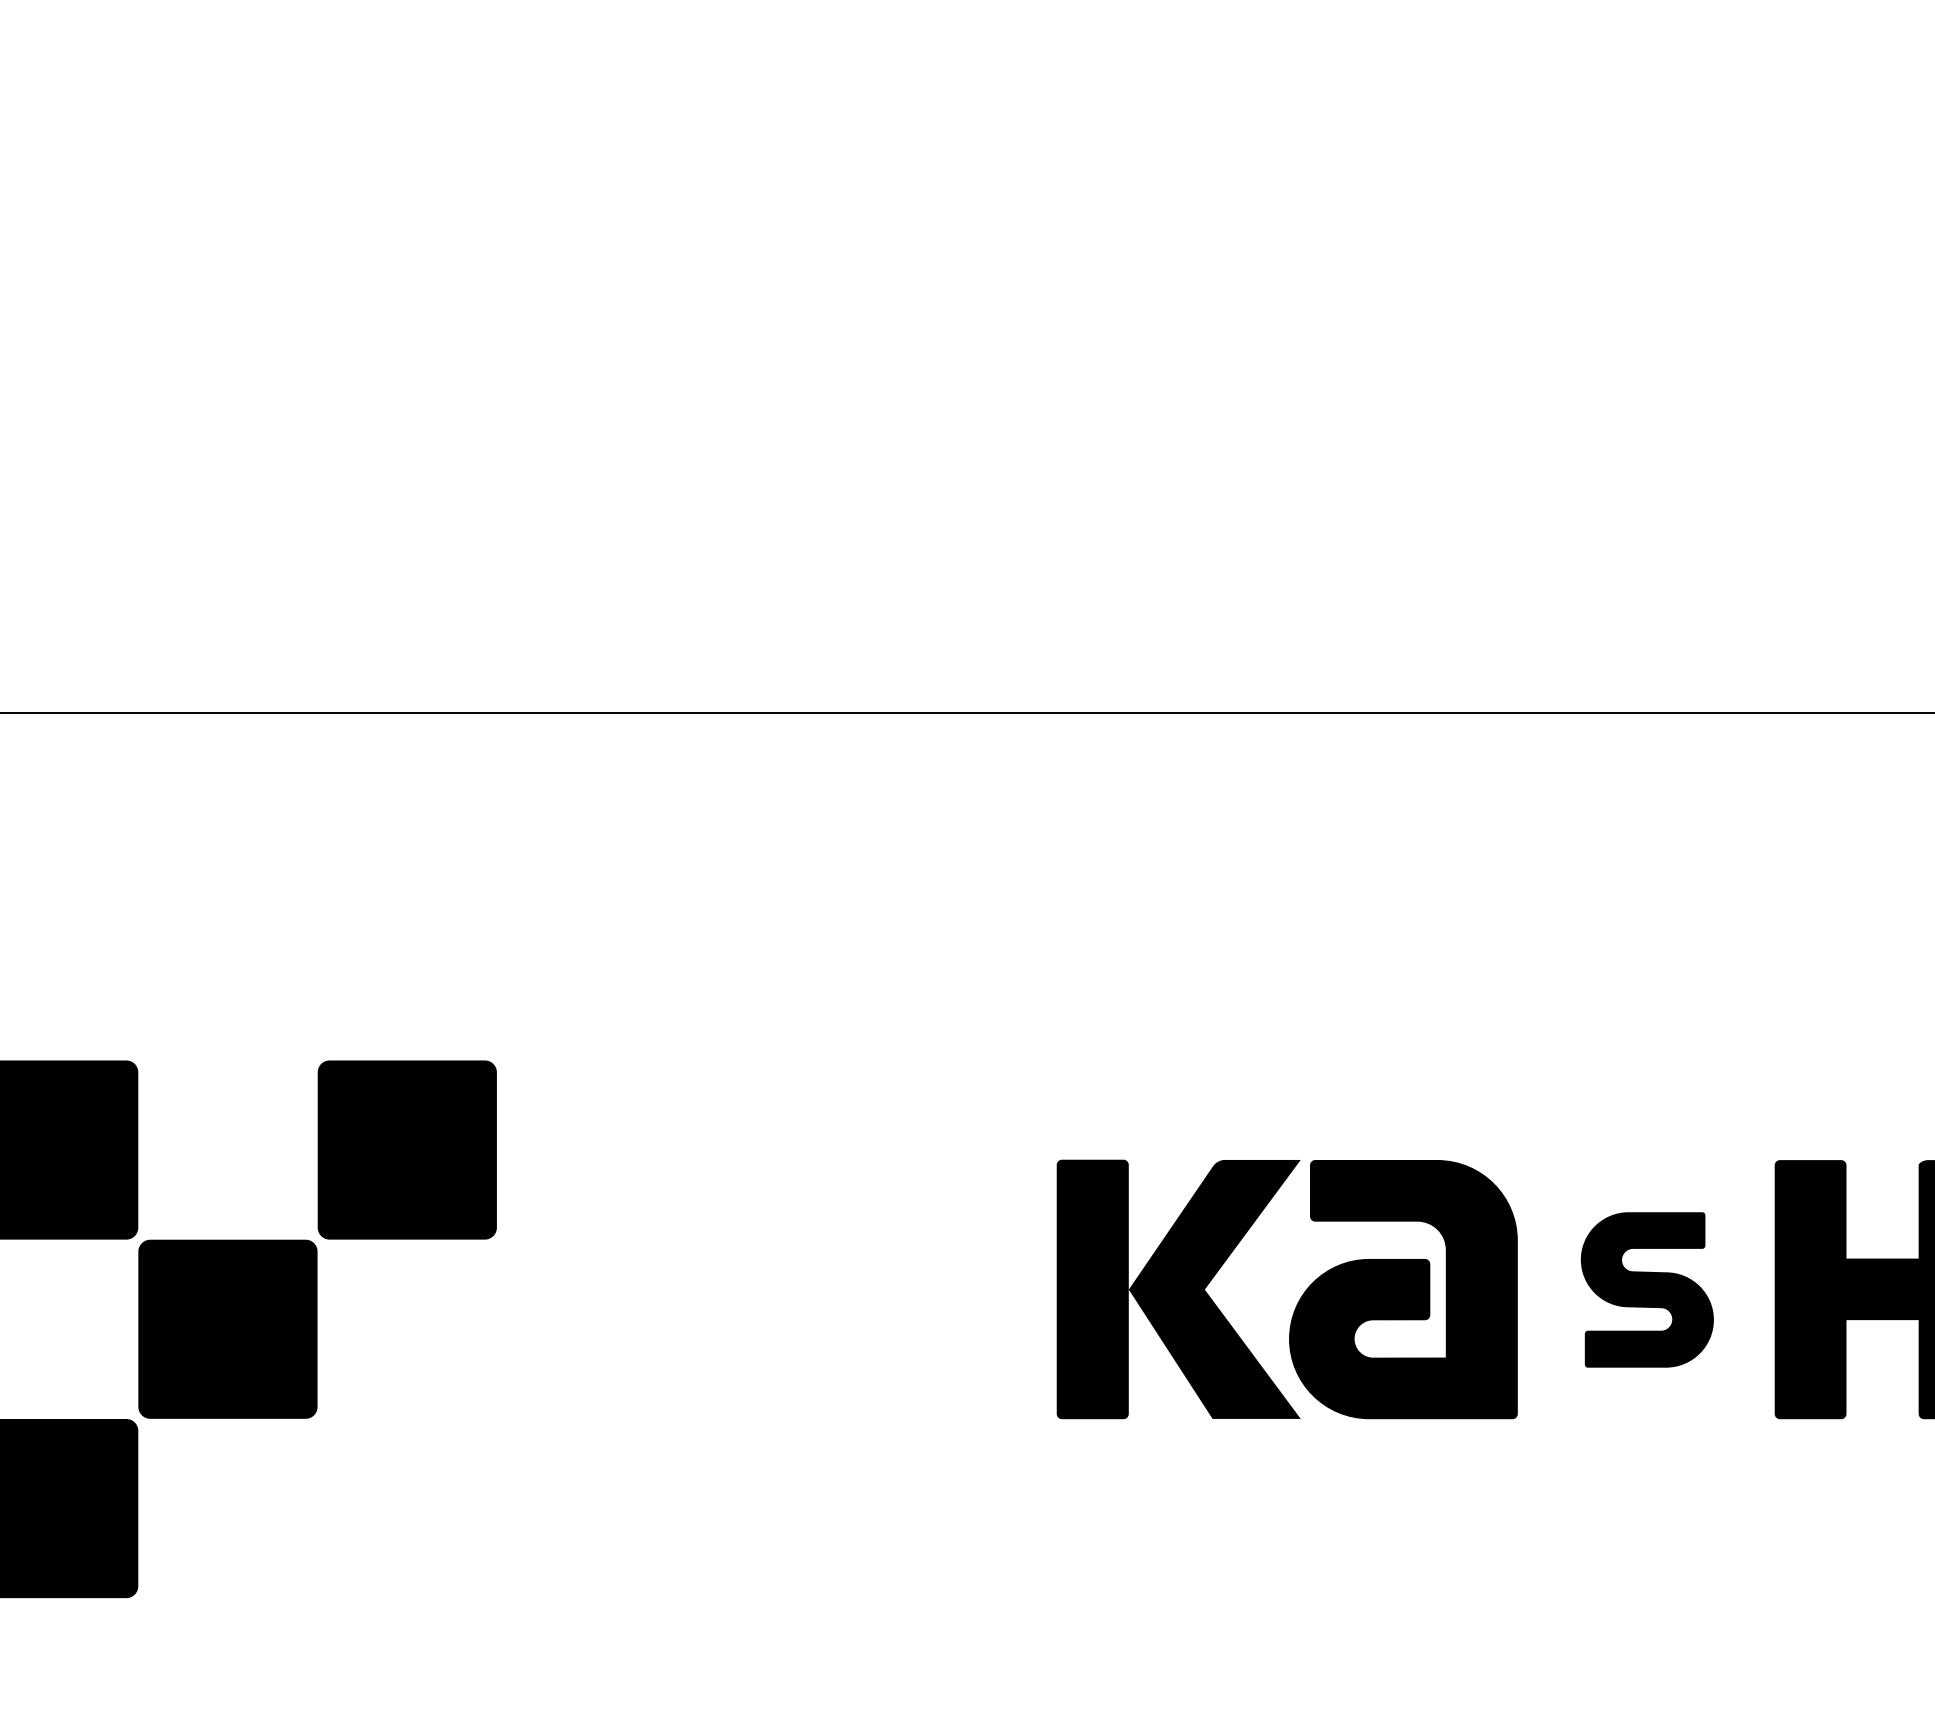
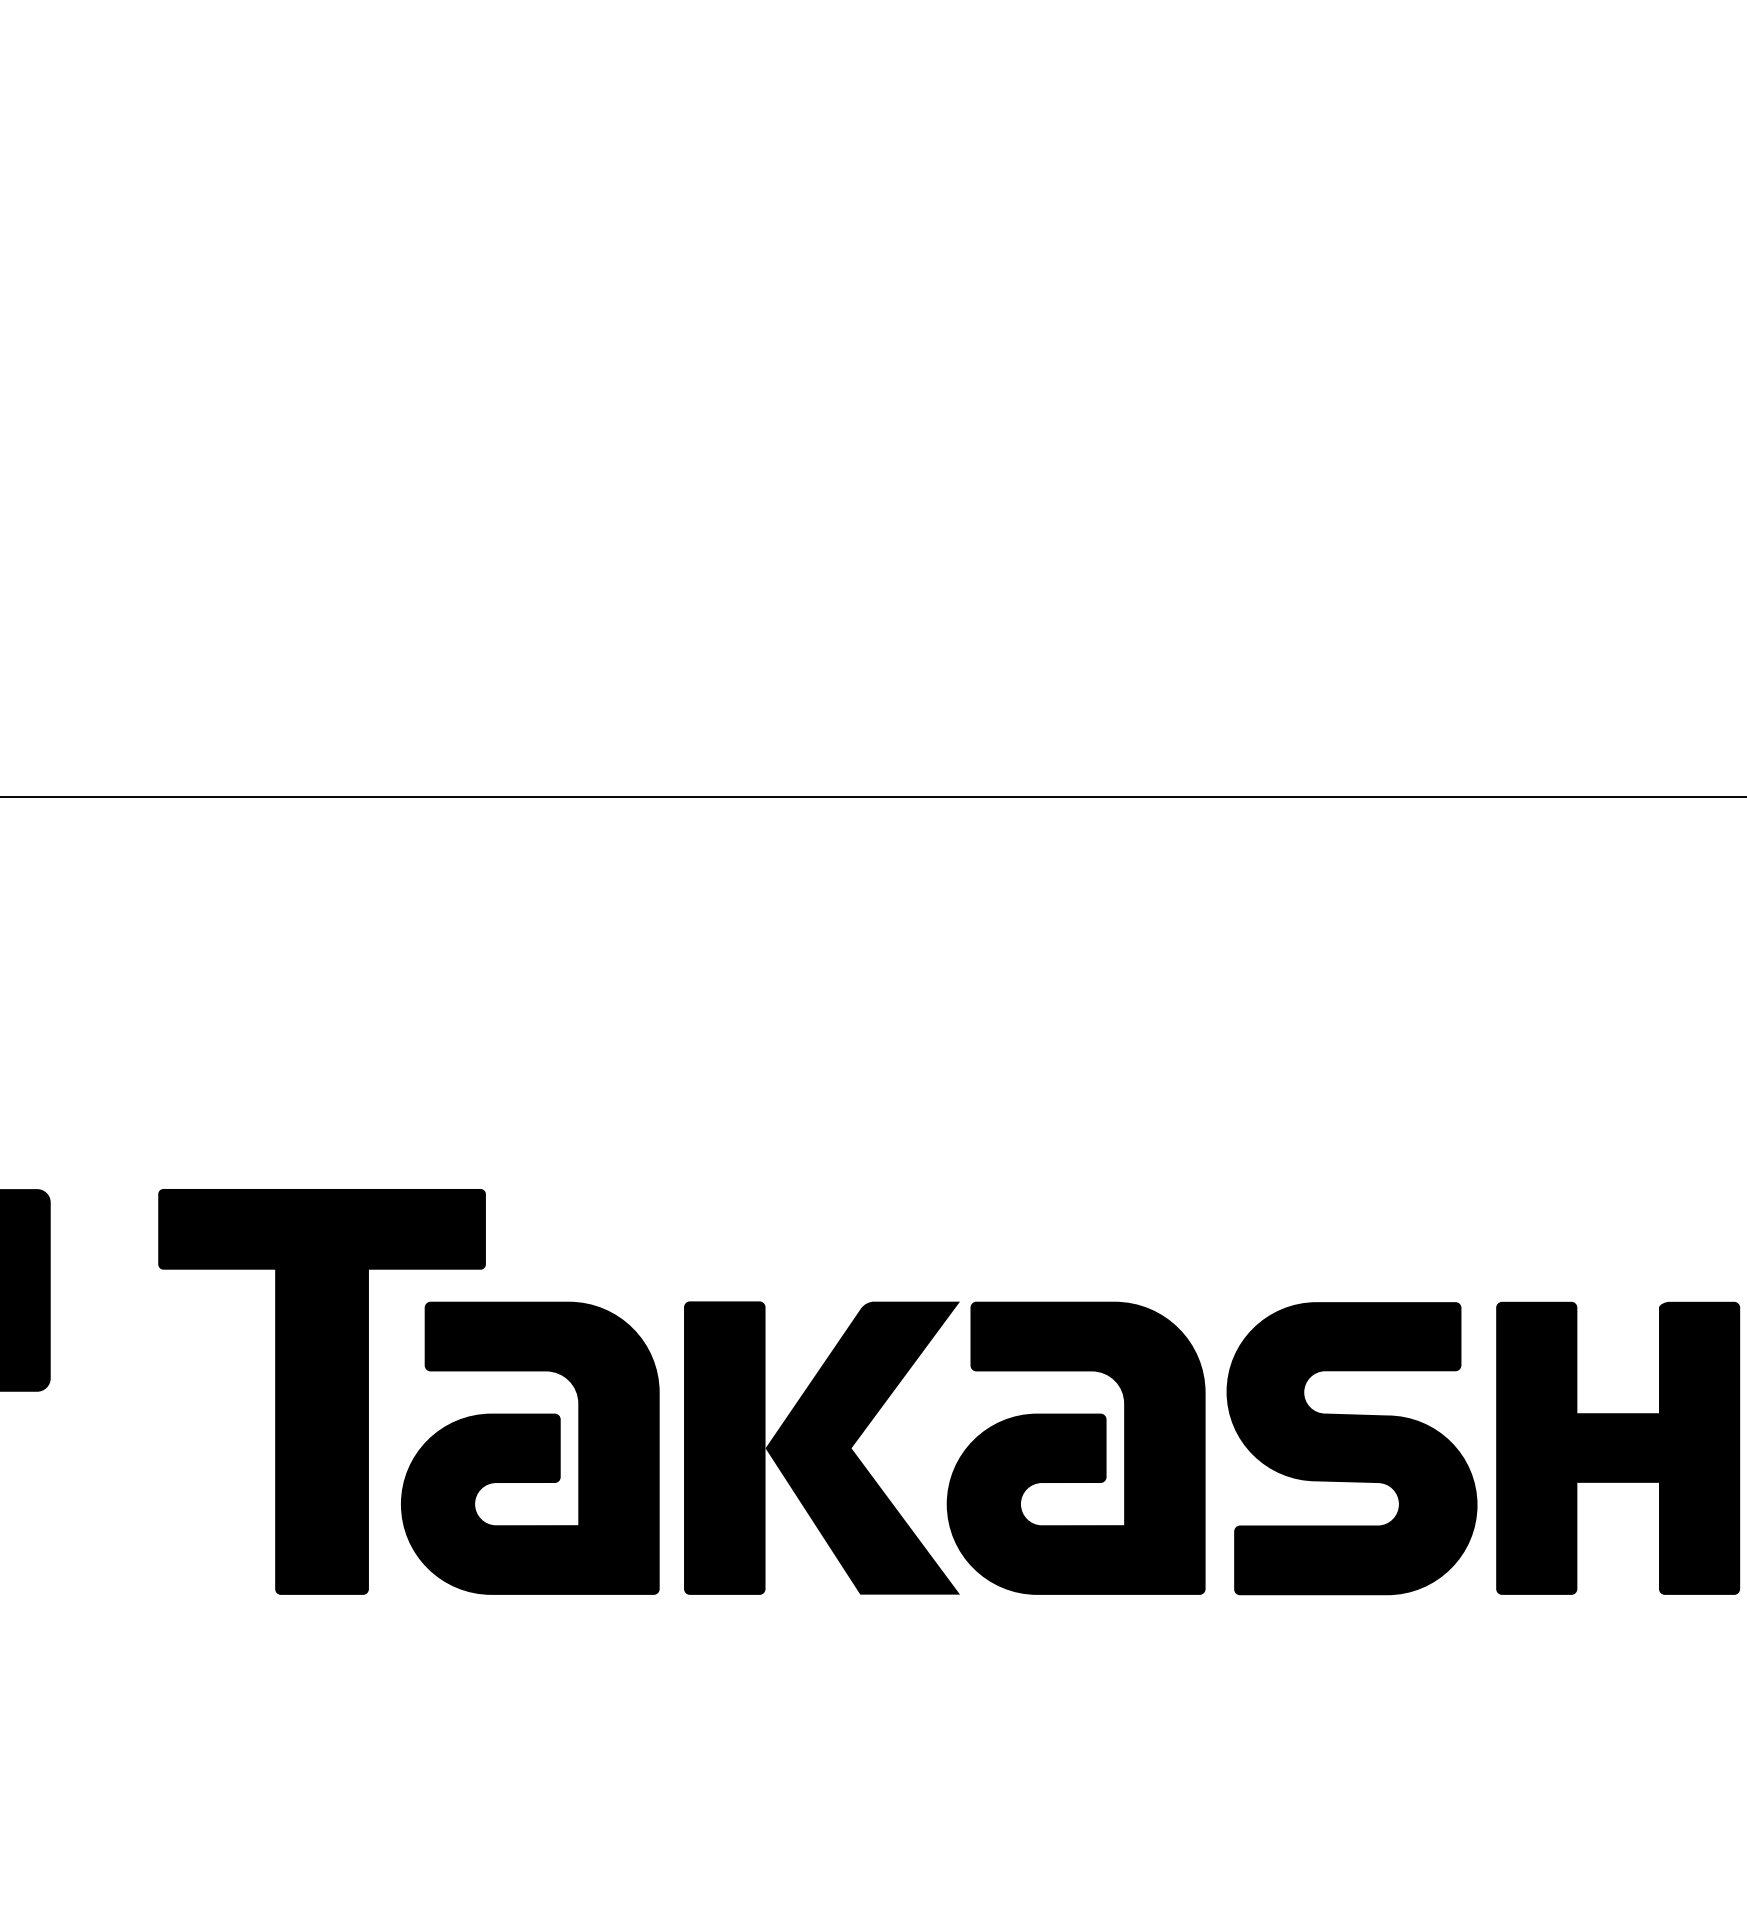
fill: (736, 1239) -> (321, 1391), added
part: (920, 1289) -> (529, 1448), added
part: (1647, 1289) -> (1352, 1448), size x1.67

